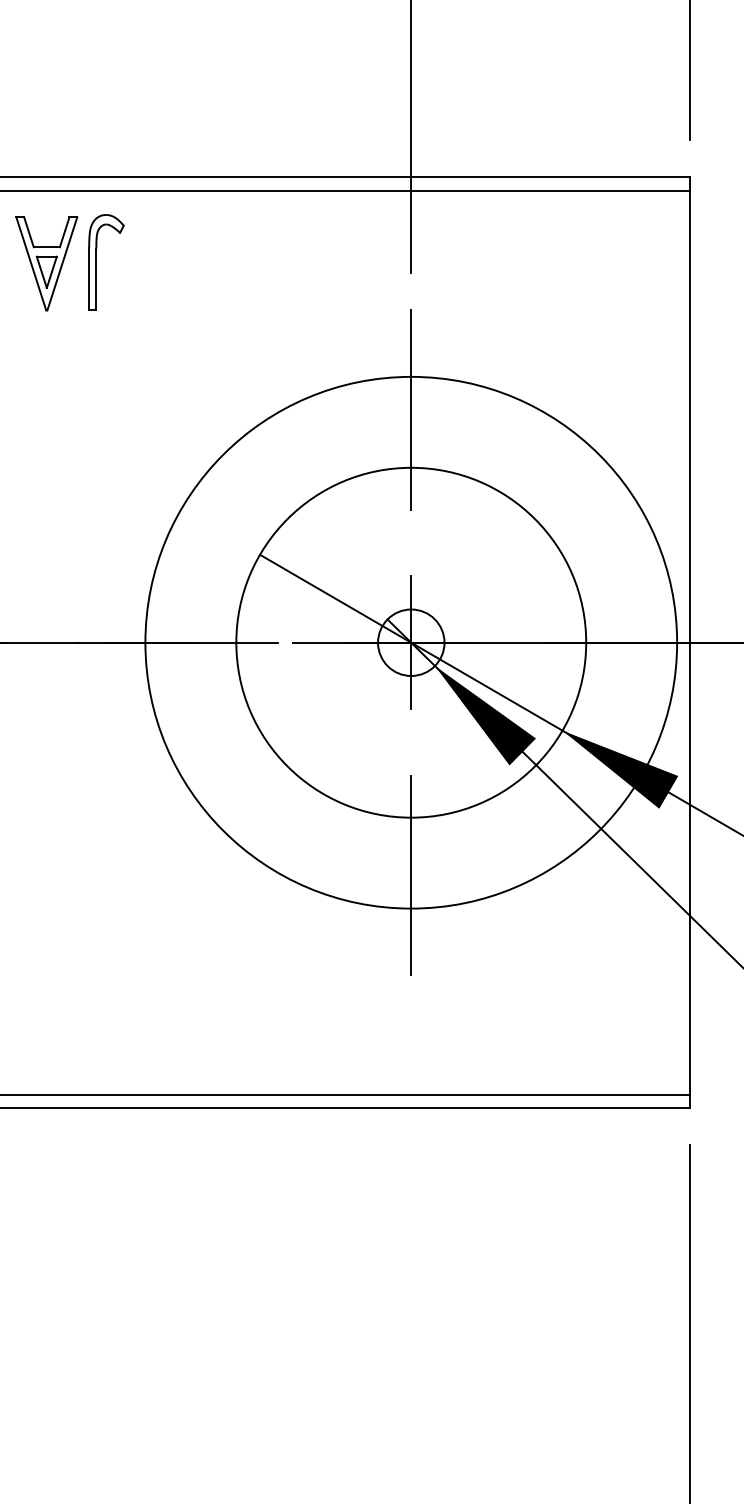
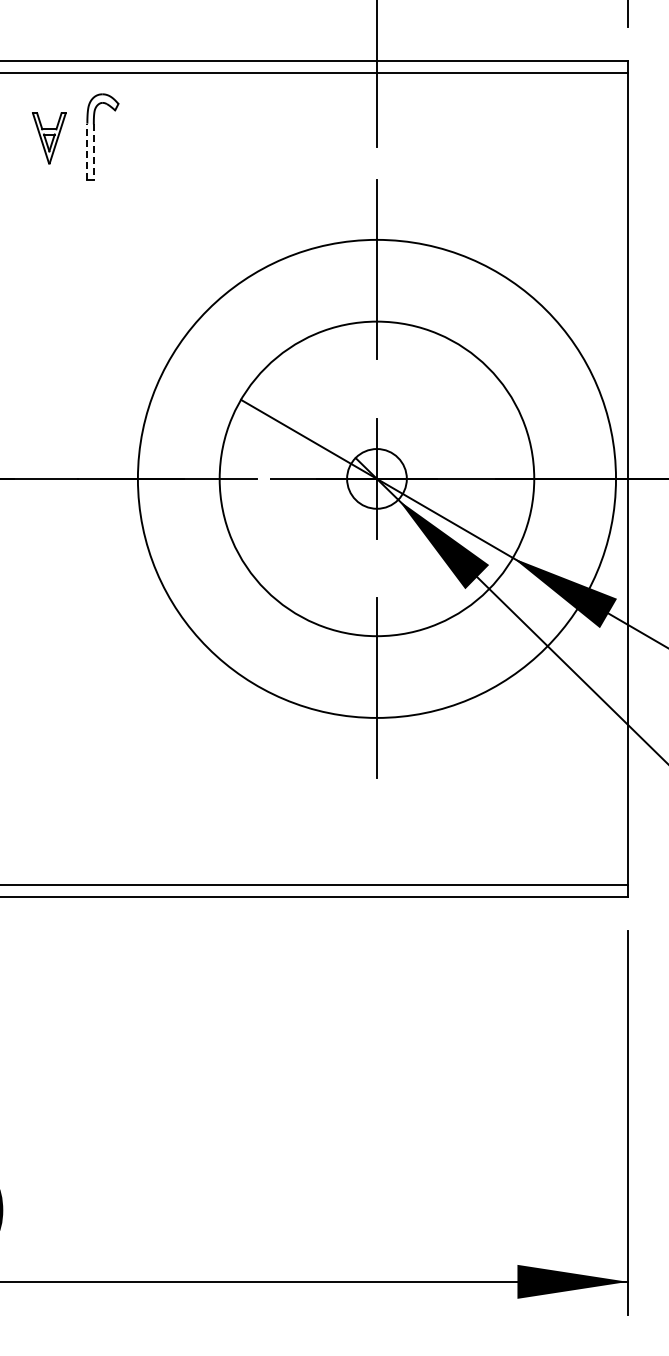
part: (47, 264) -> (49, 138), size x0.6
line: (89, 278) -> (87, 151), solid -> dashed
line: (95, 279) -> (93, 152), solid -> dashed

